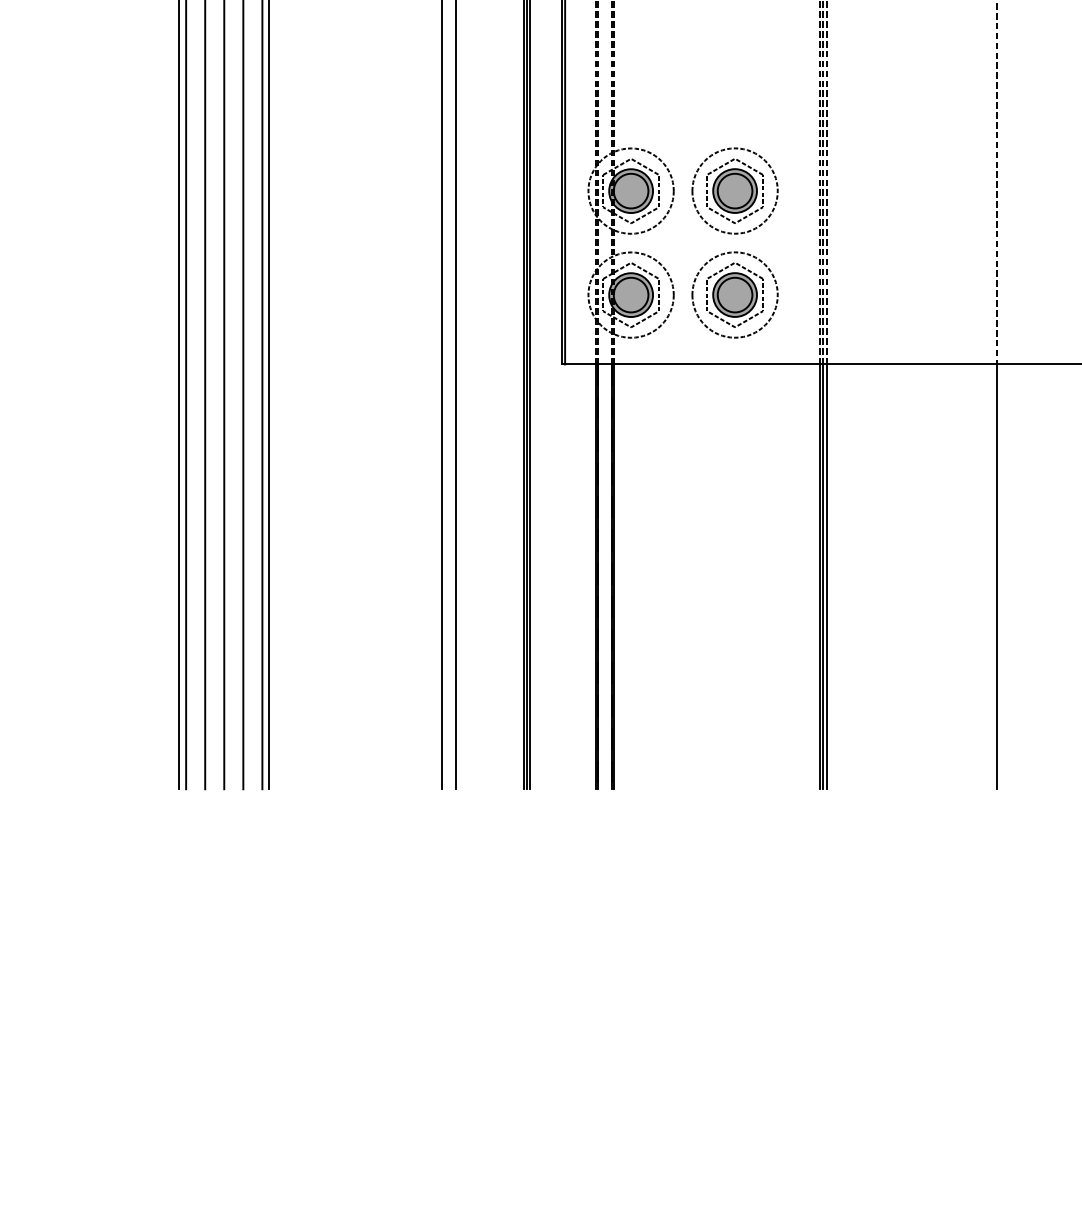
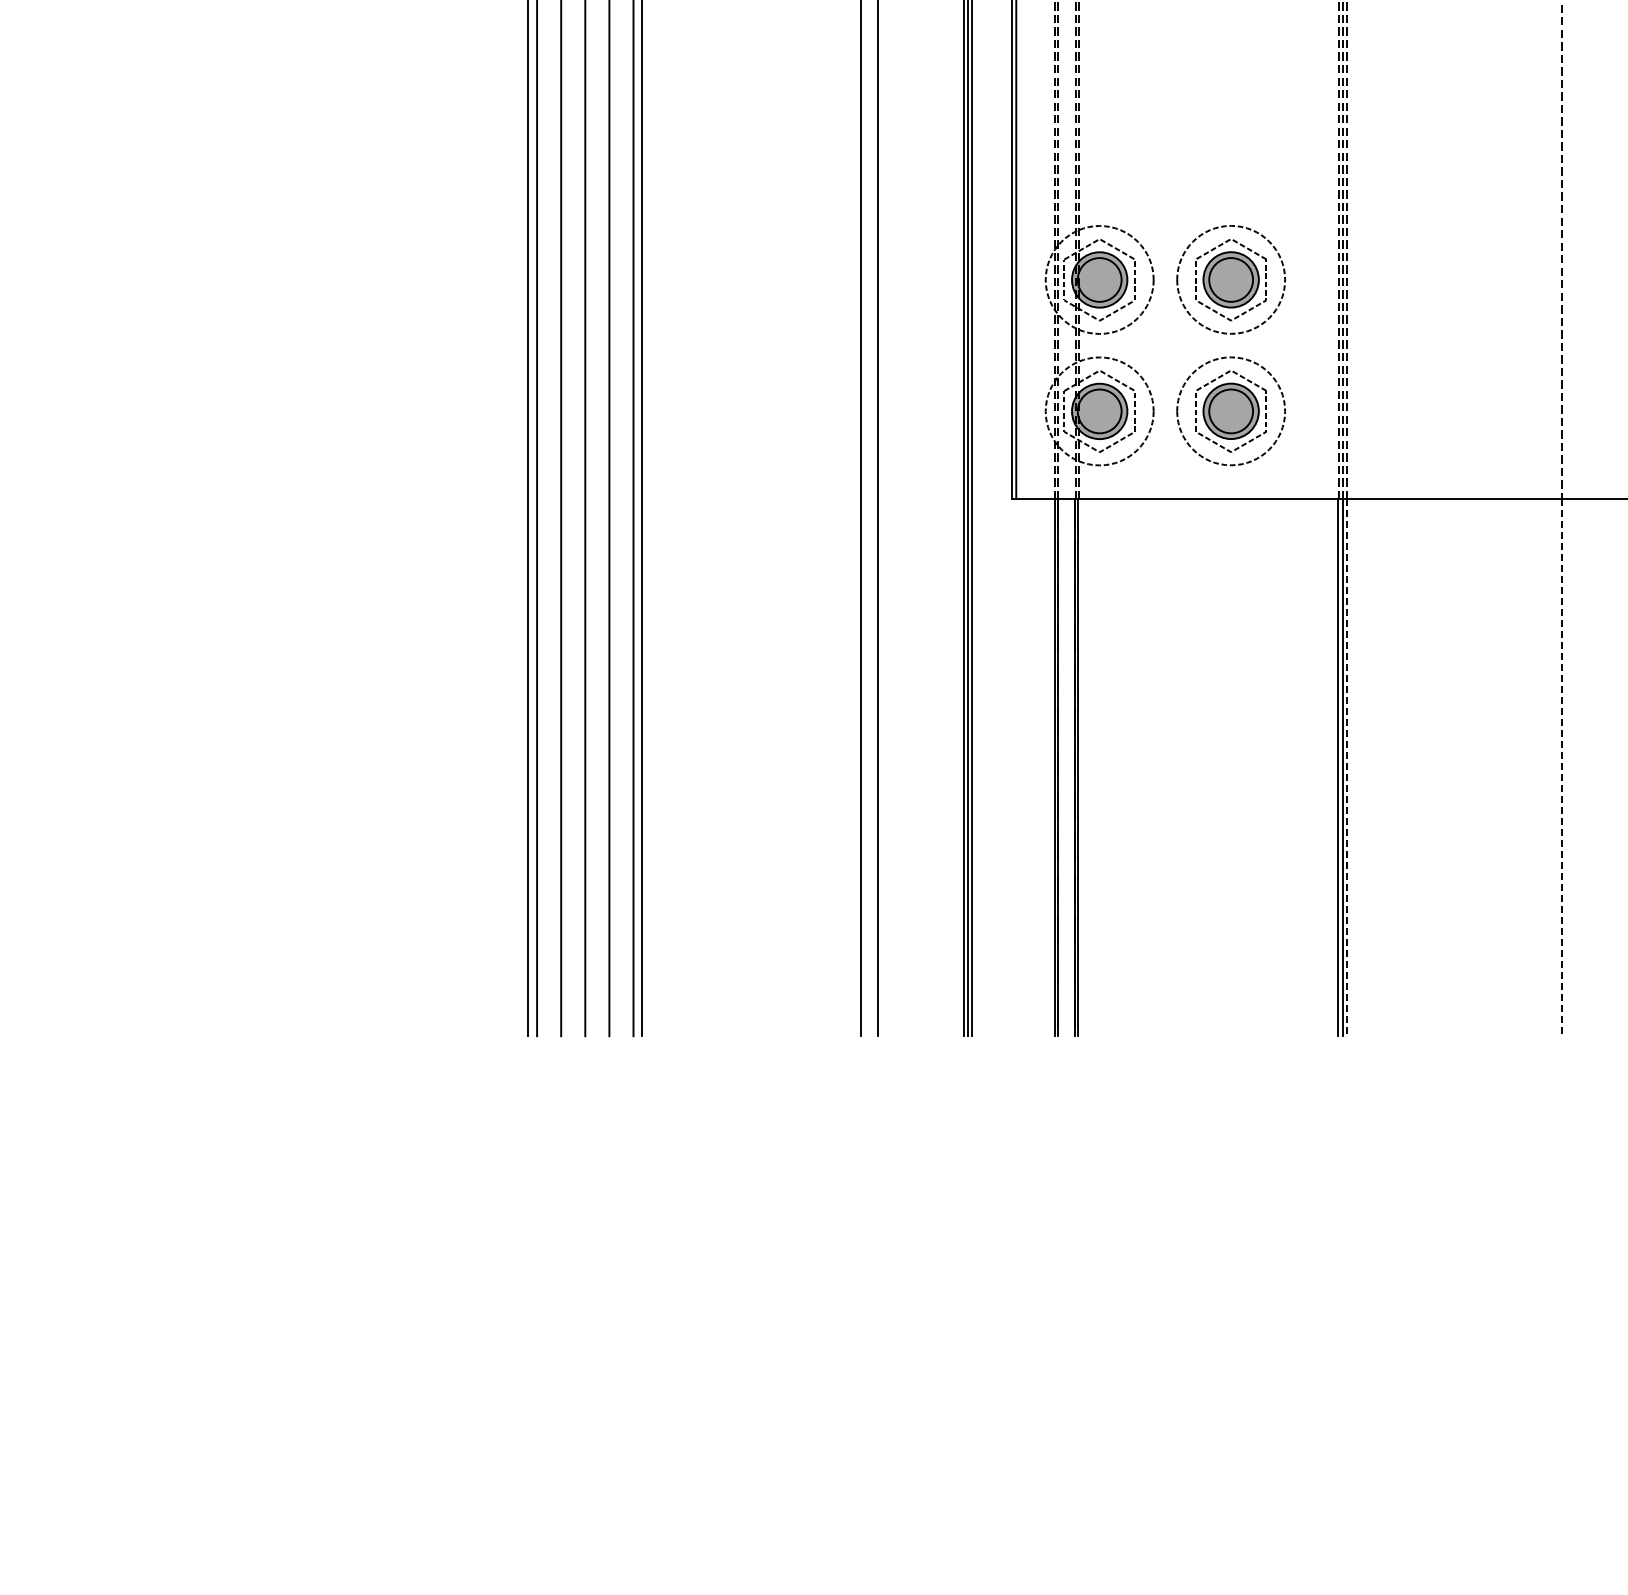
line: (827, 576) -> (1347, 767), solid -> dashed
line: (996, 576) -> (1561, 767), solid -> dashed

